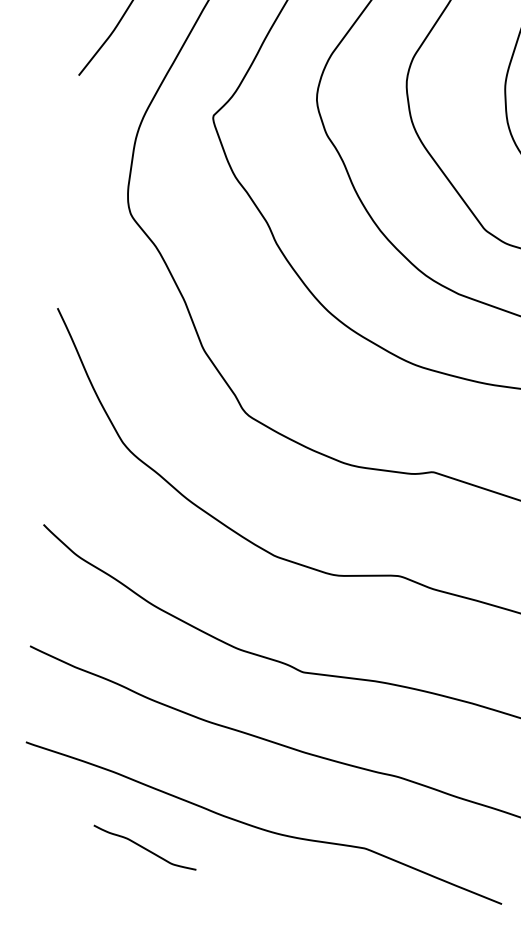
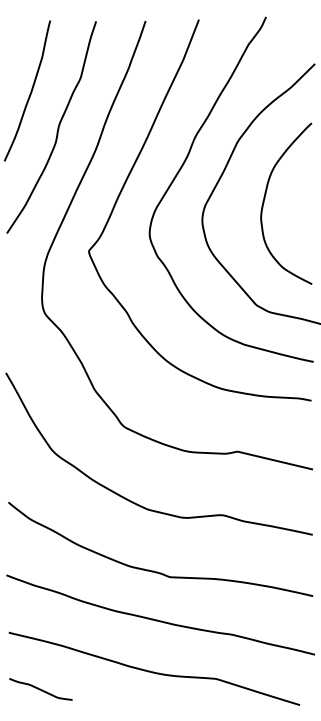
curve: (144, 847) -> (40, 689), moved

